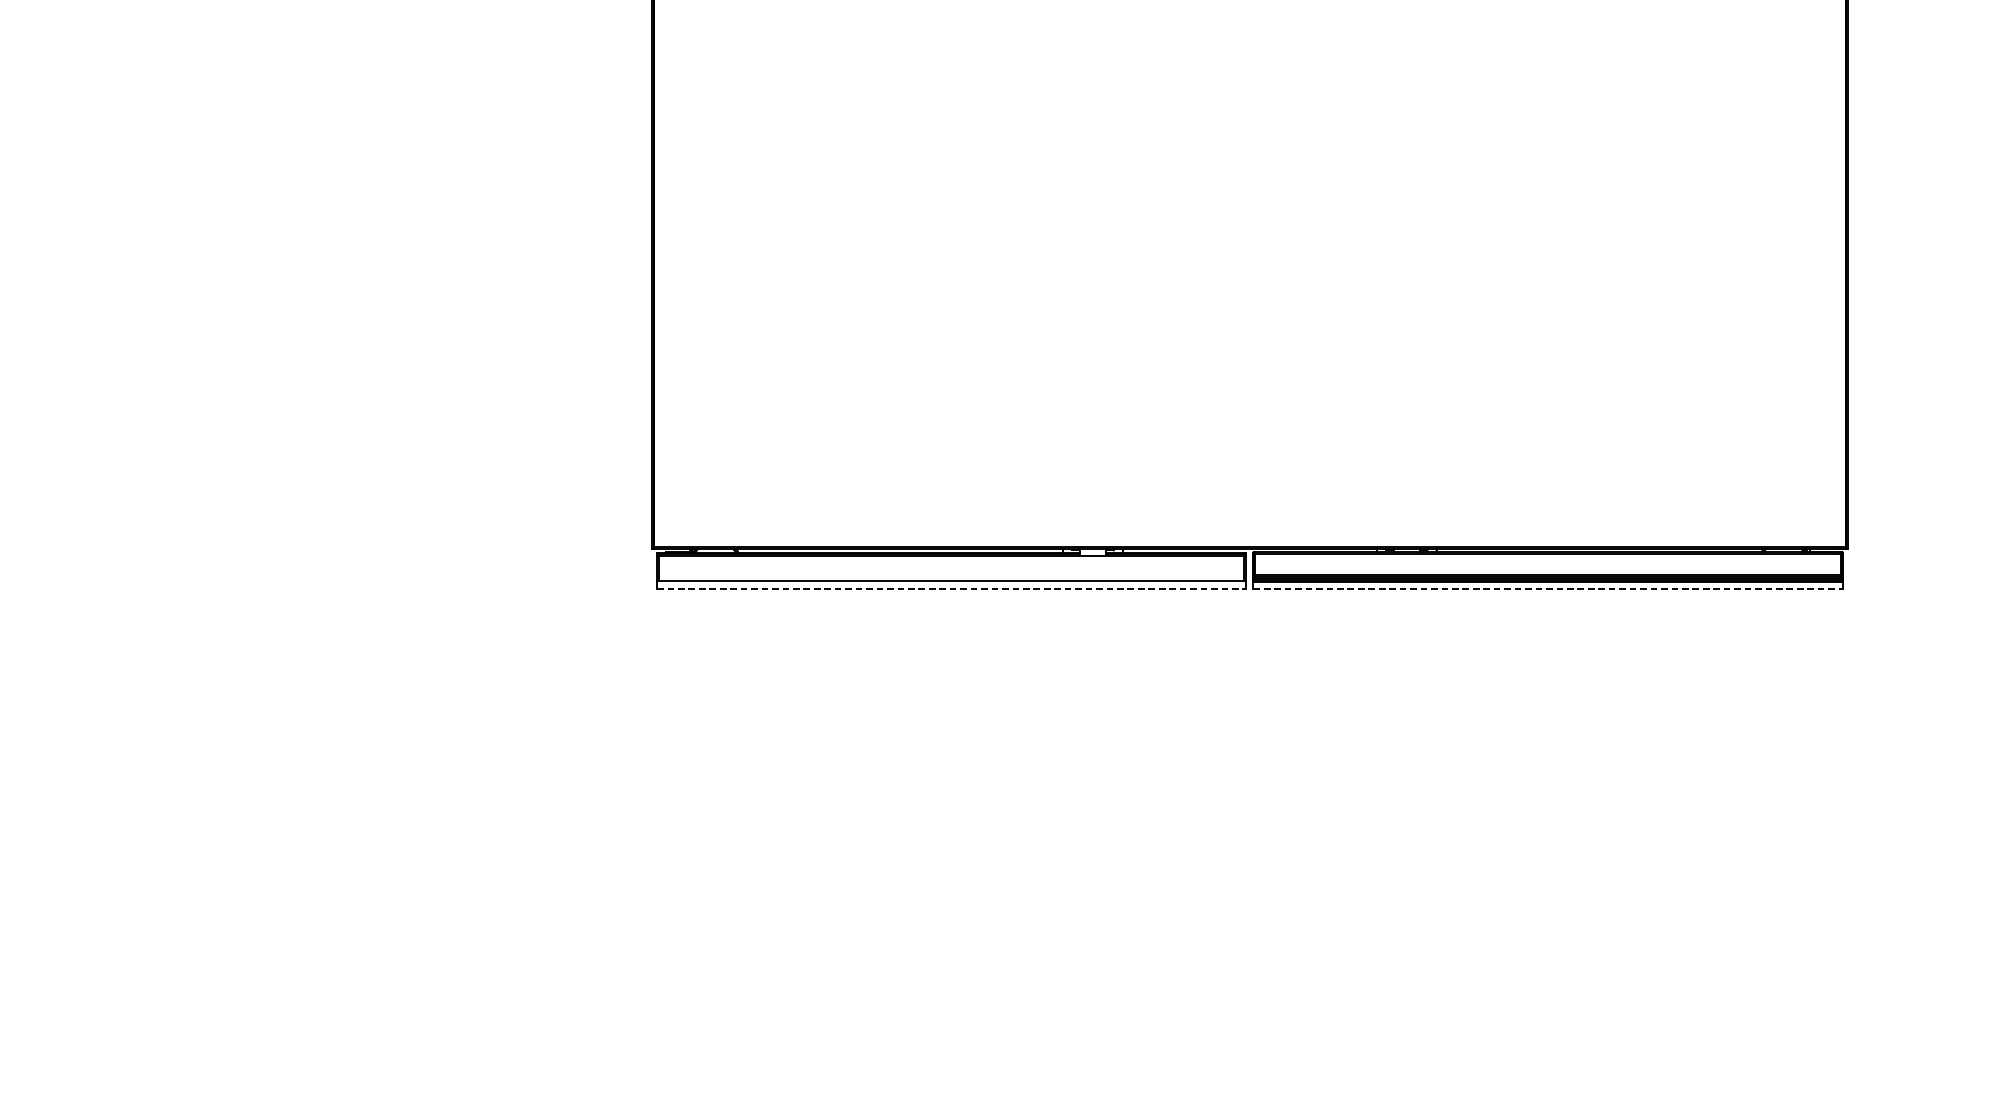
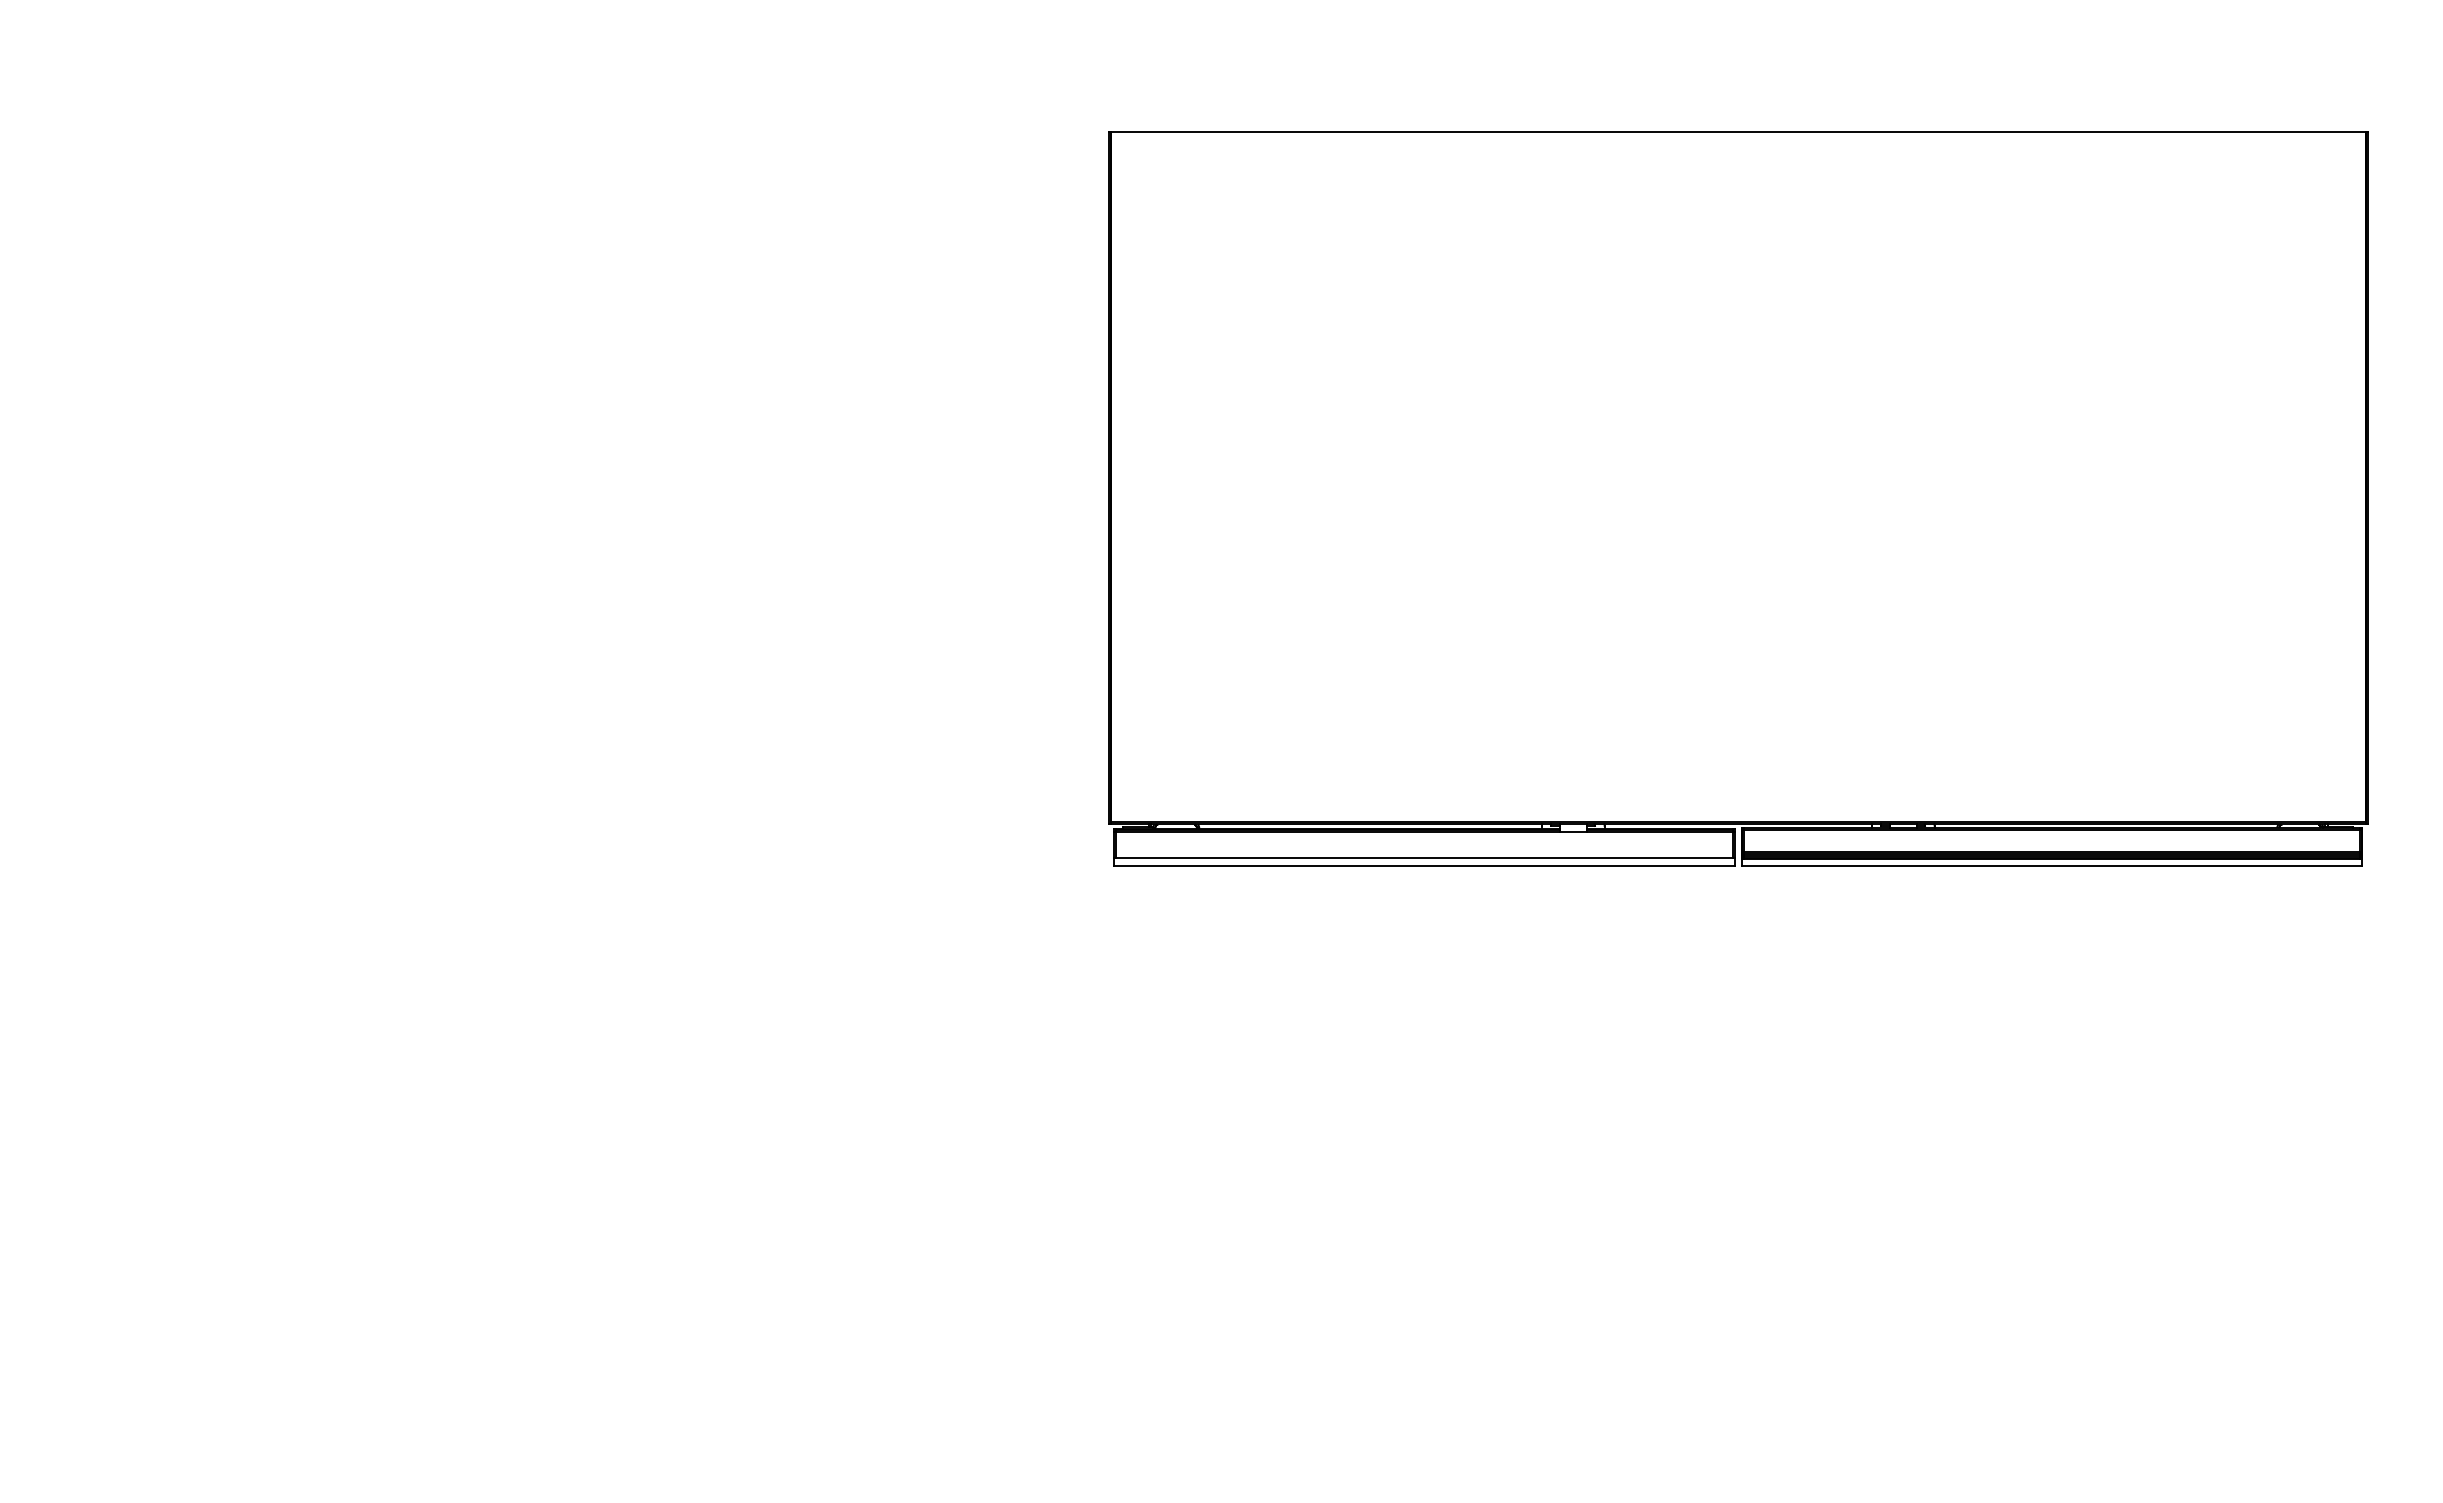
line: (951, 588) -> (1424, 866), dashed -> solid
line: (1548, 588) -> (2052, 866), dashed -> solid

